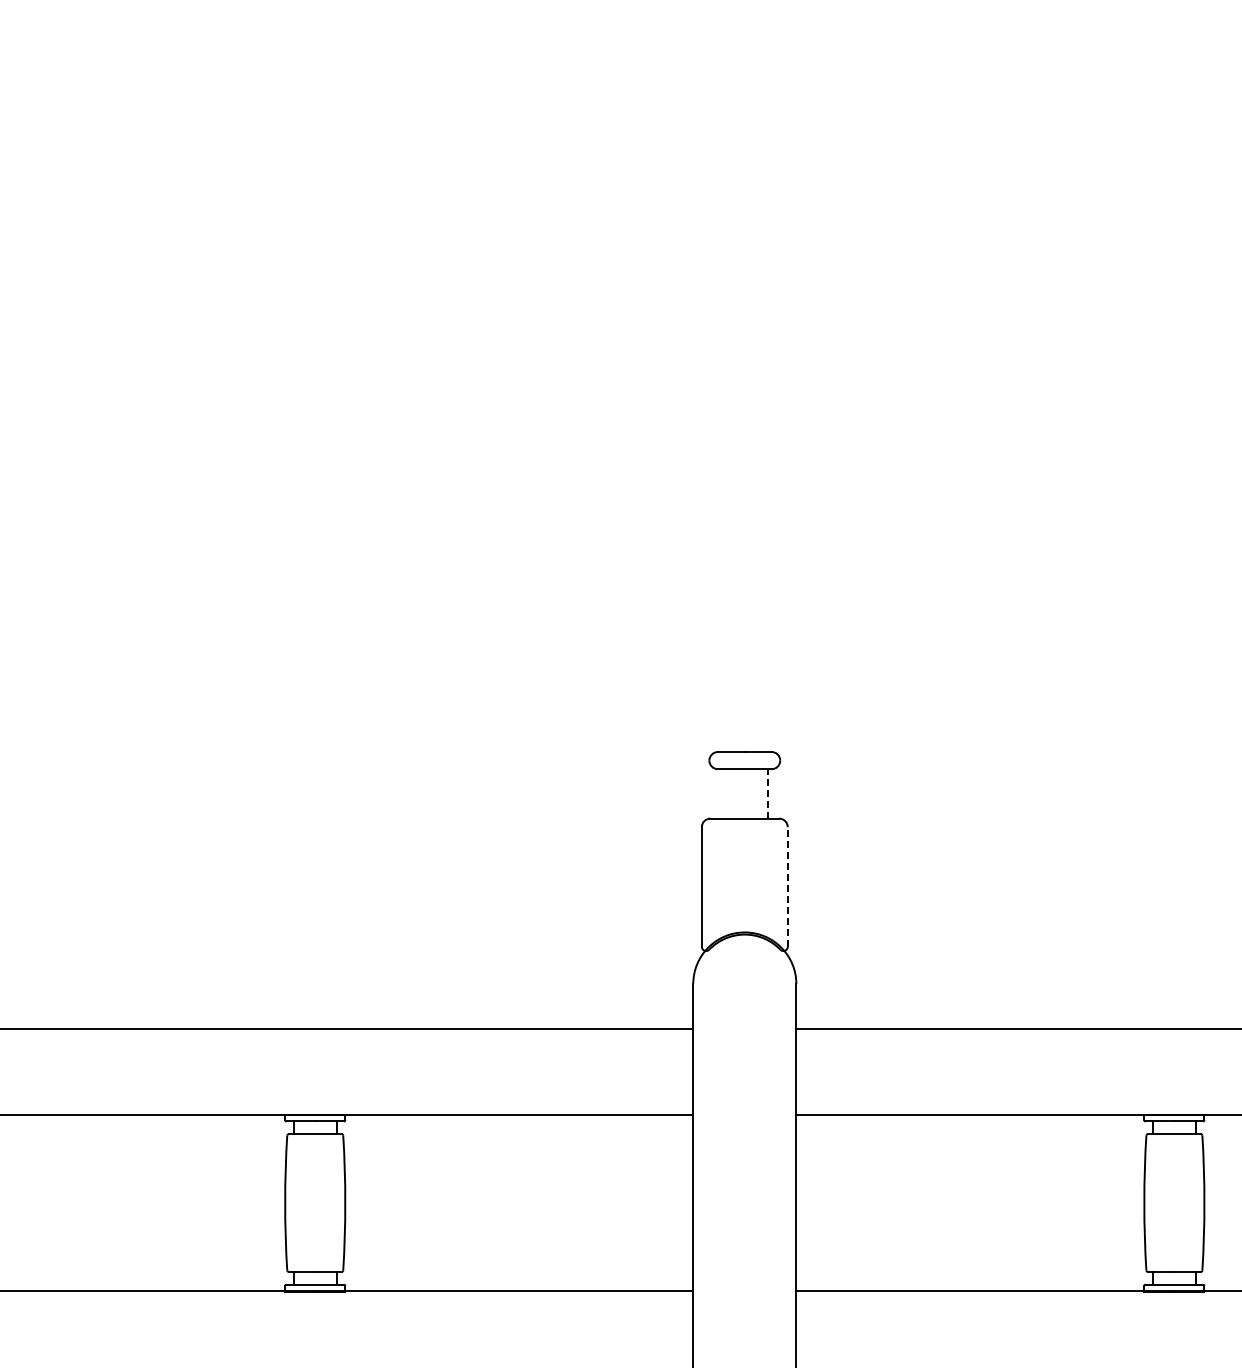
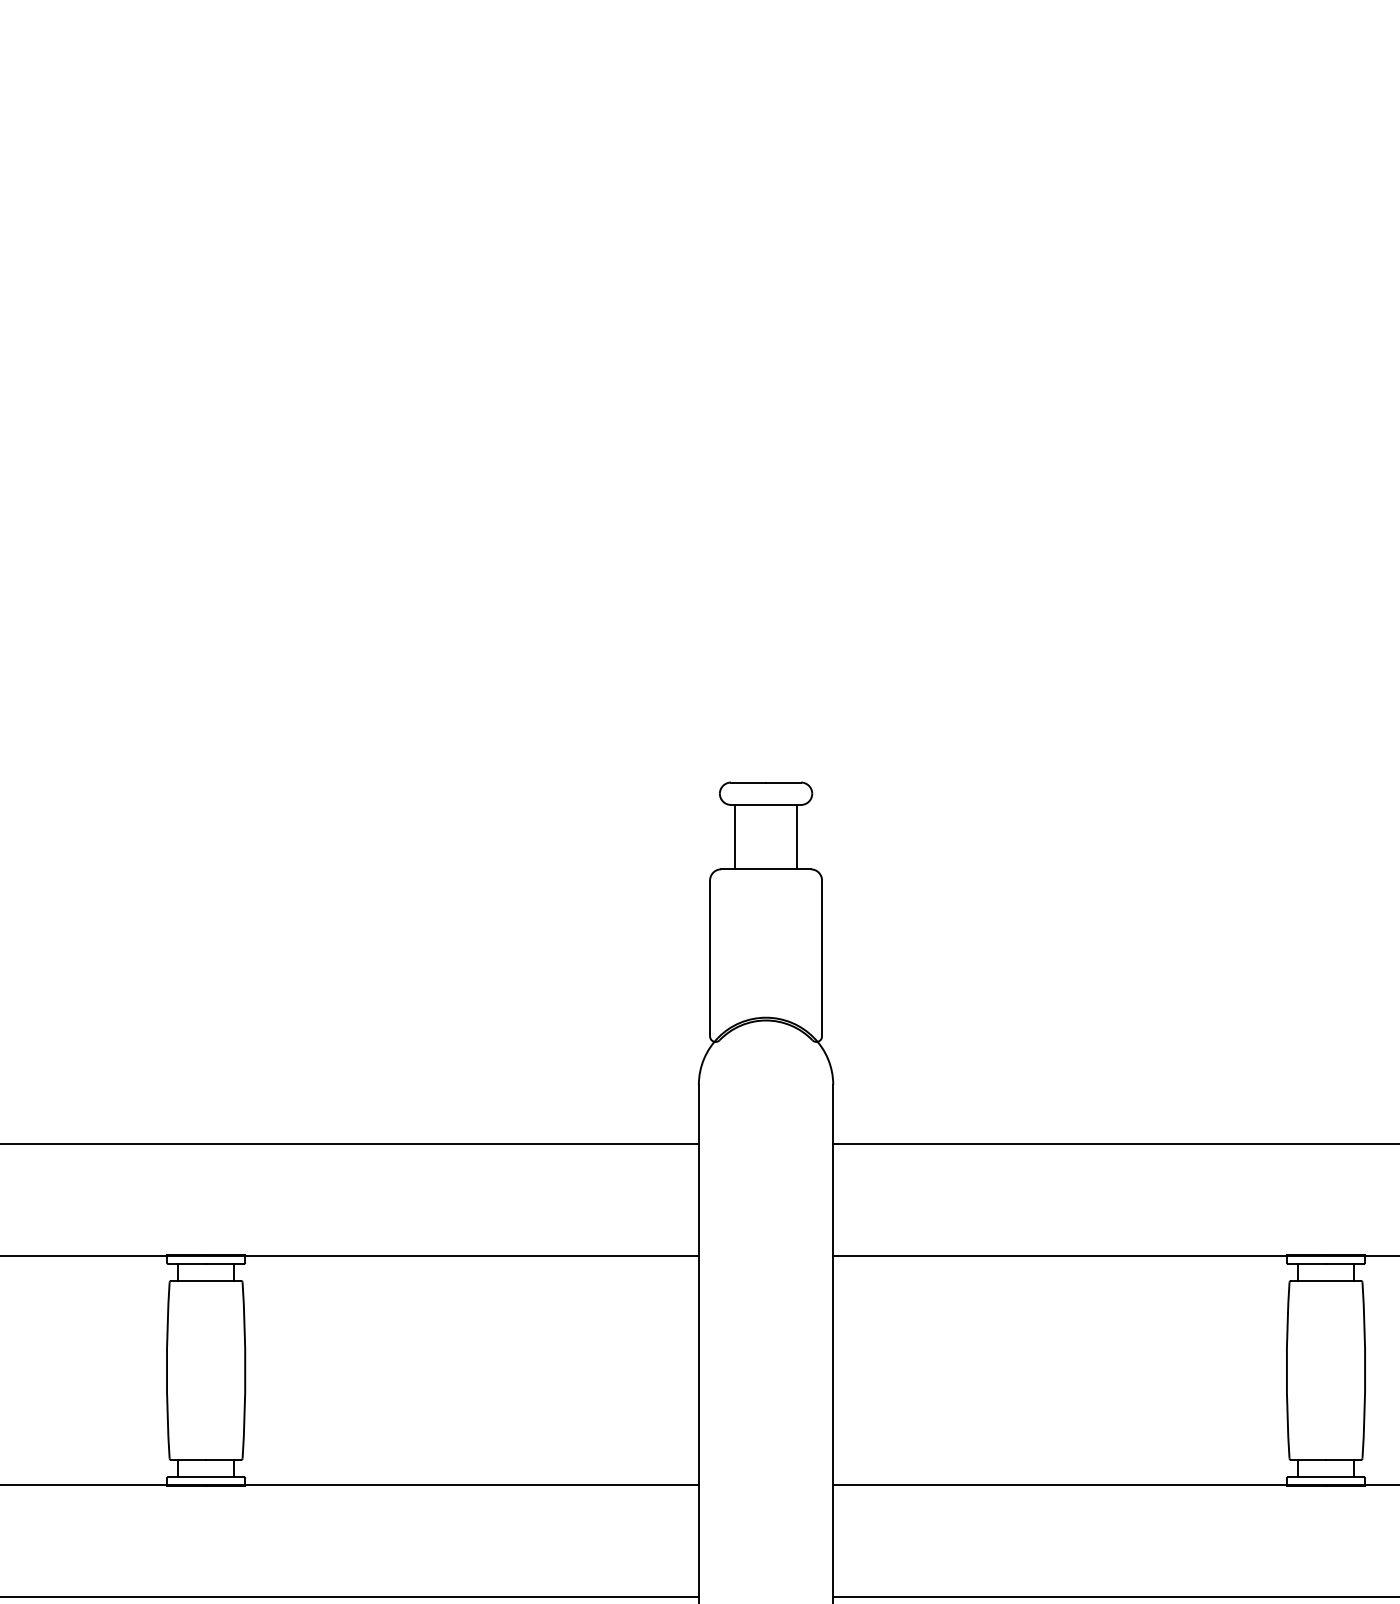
line: (721, 793) -> (735, 836), added
line: (768, 793) -> (796, 836), dashed -> solid
line: (787, 886) -> (821, 957), dashed -> solid

